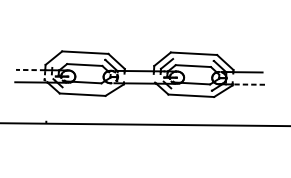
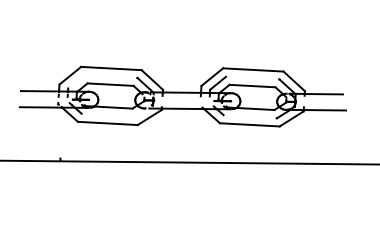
line: (30, 70) -> (39, 91), dashed -> solid
line: (248, 84) -> (324, 110), dashed -> solid

